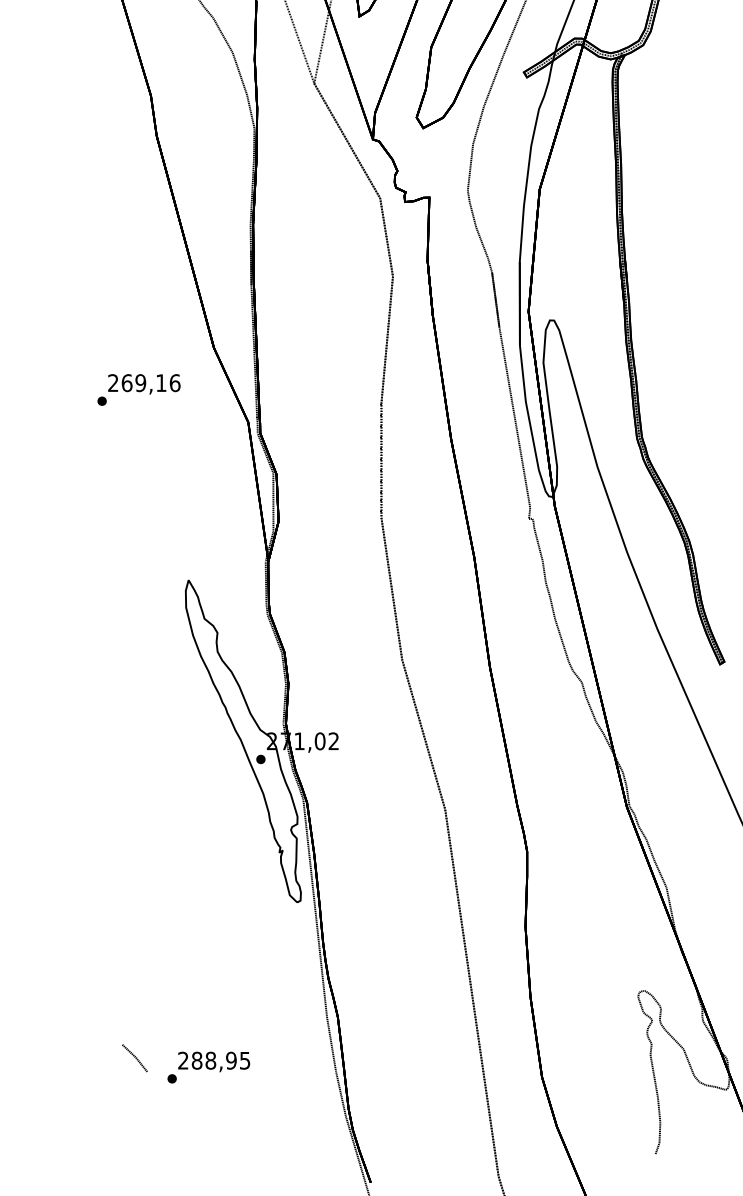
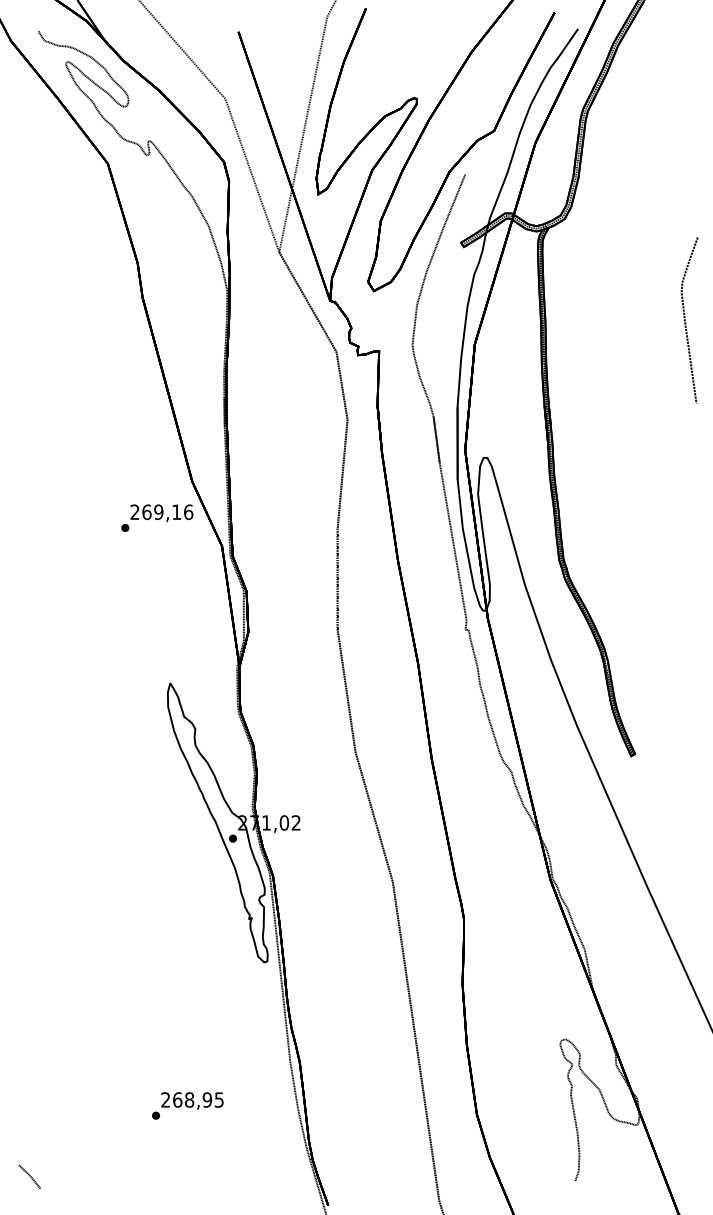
text: (139, 389) -> (157, 517), moved
line: (134, 1057) -> (29, 1176), moved
text: (196, 1060) -> (177, 1099), 288,95 -> 268,95

